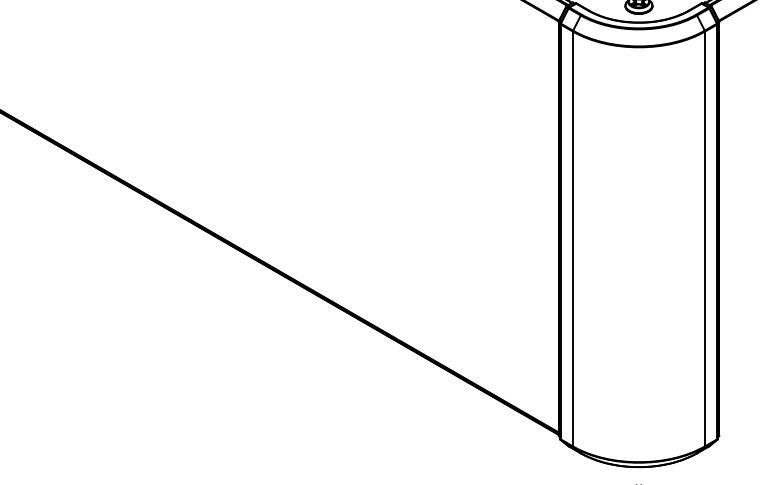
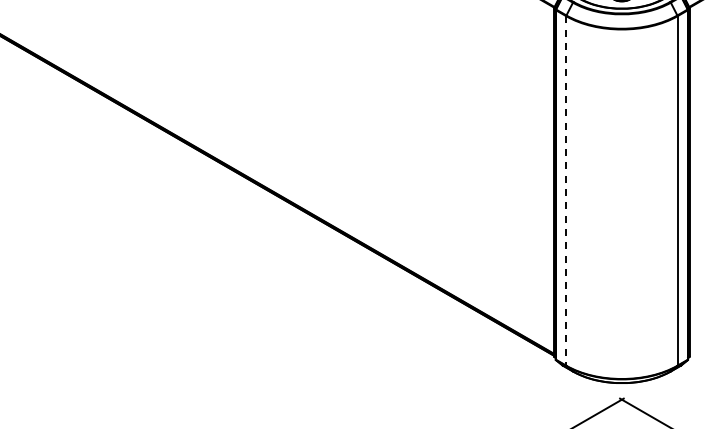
line: (573, 238) -> (566, 190), solid -> dashed

